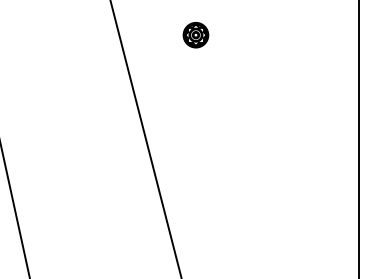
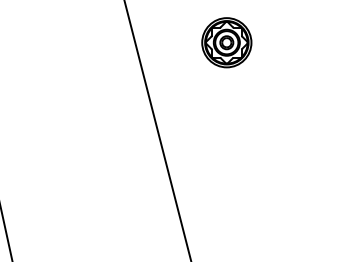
part: (195, 34) -> (226, 41), size x1.67

